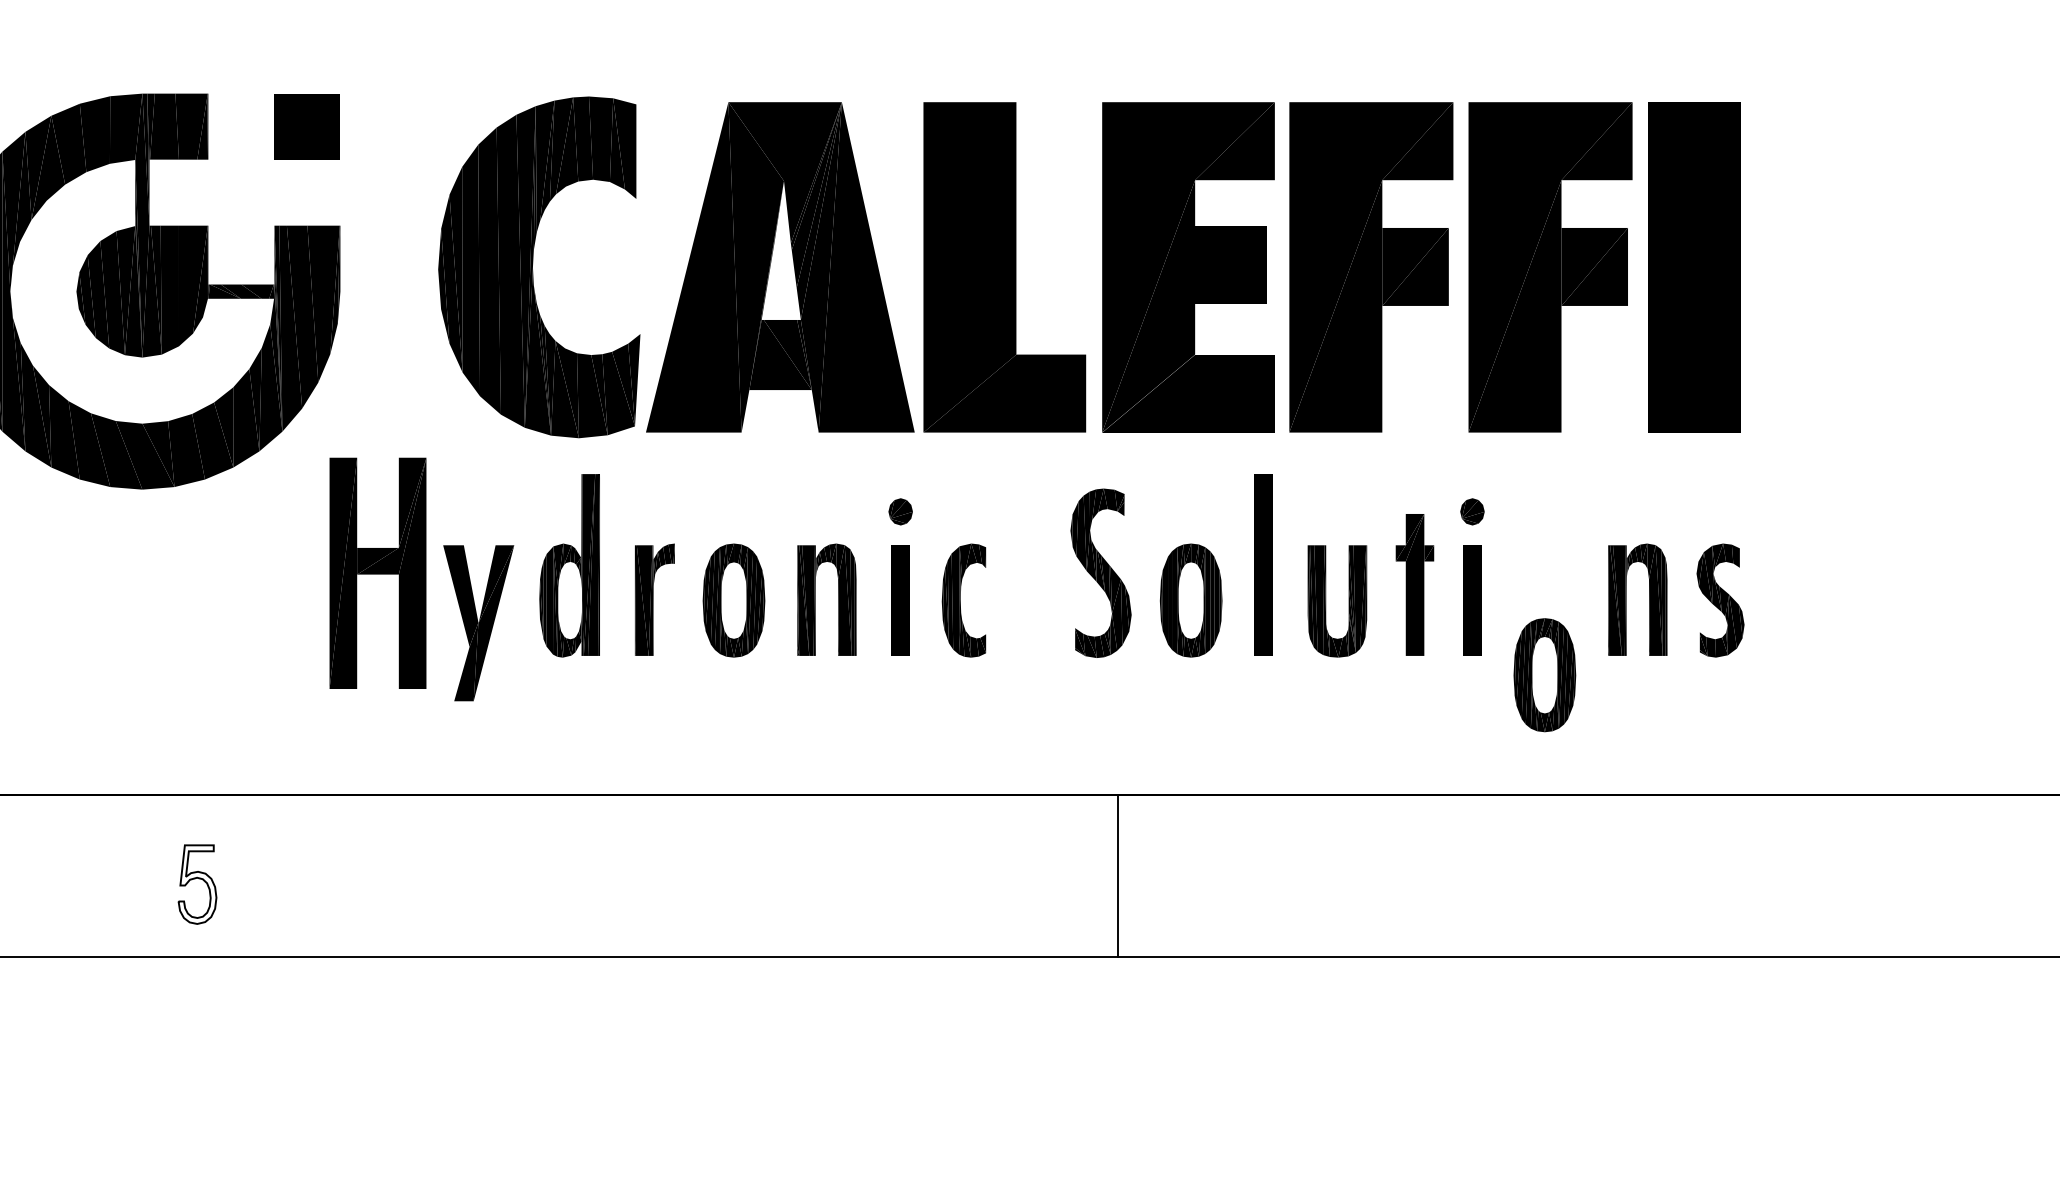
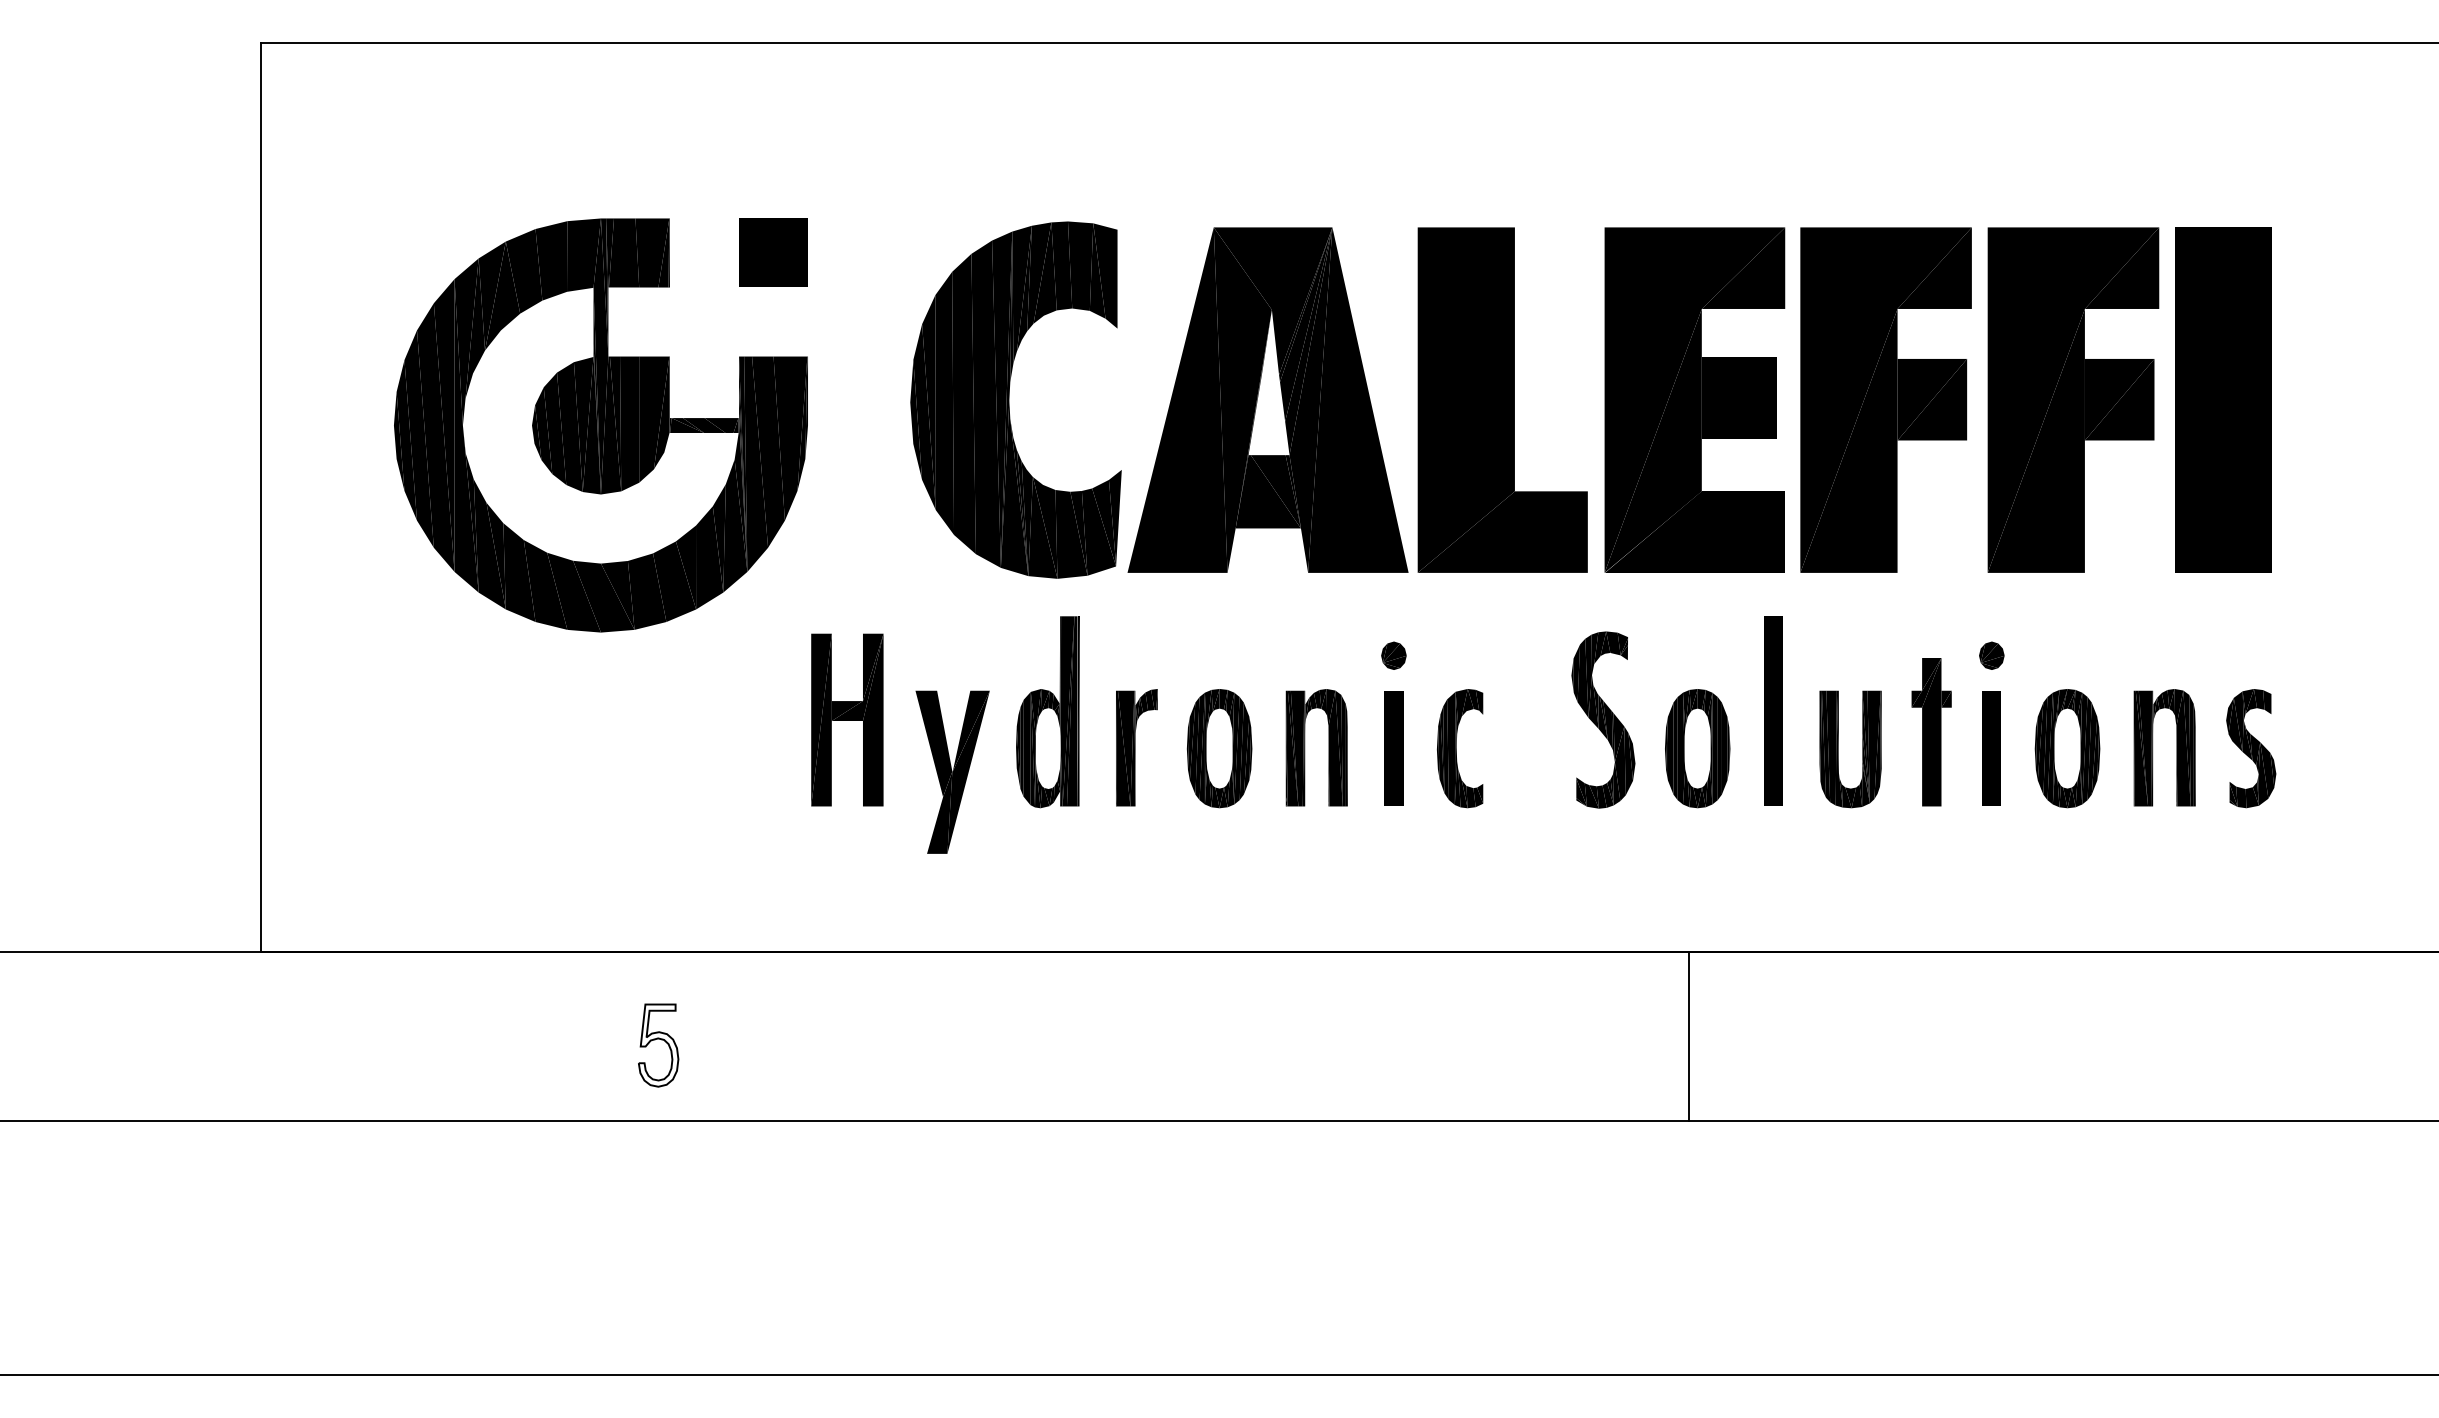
part: (378, 572) -> (847, 719), size x0.71
part: (1544, 675) -> (2067, 748), moved
line: (1117, 875) -> (1688, 1036), moved

